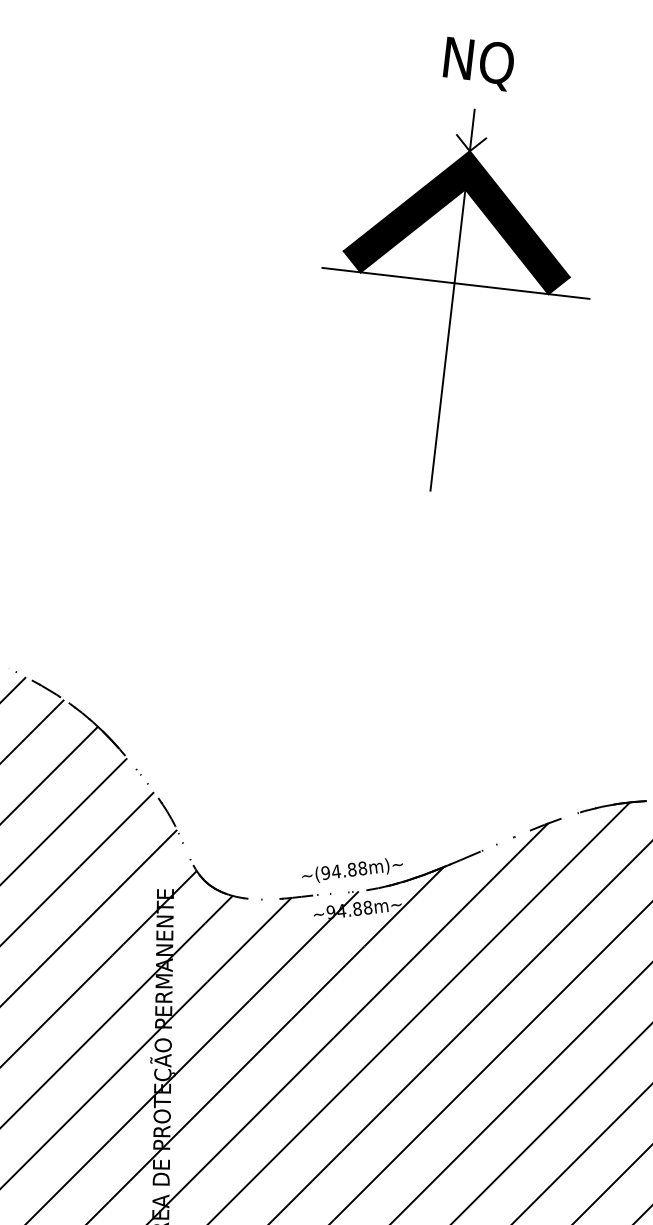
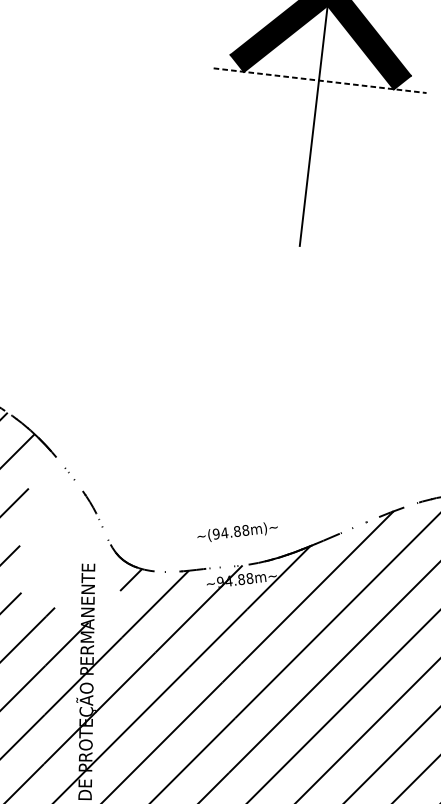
line: (456, 283) -> (320, 80), solid -> dashed
hatch: (142, 860) -> (70, 540), removed
text: (352, 870) -> (237, 532), moved

